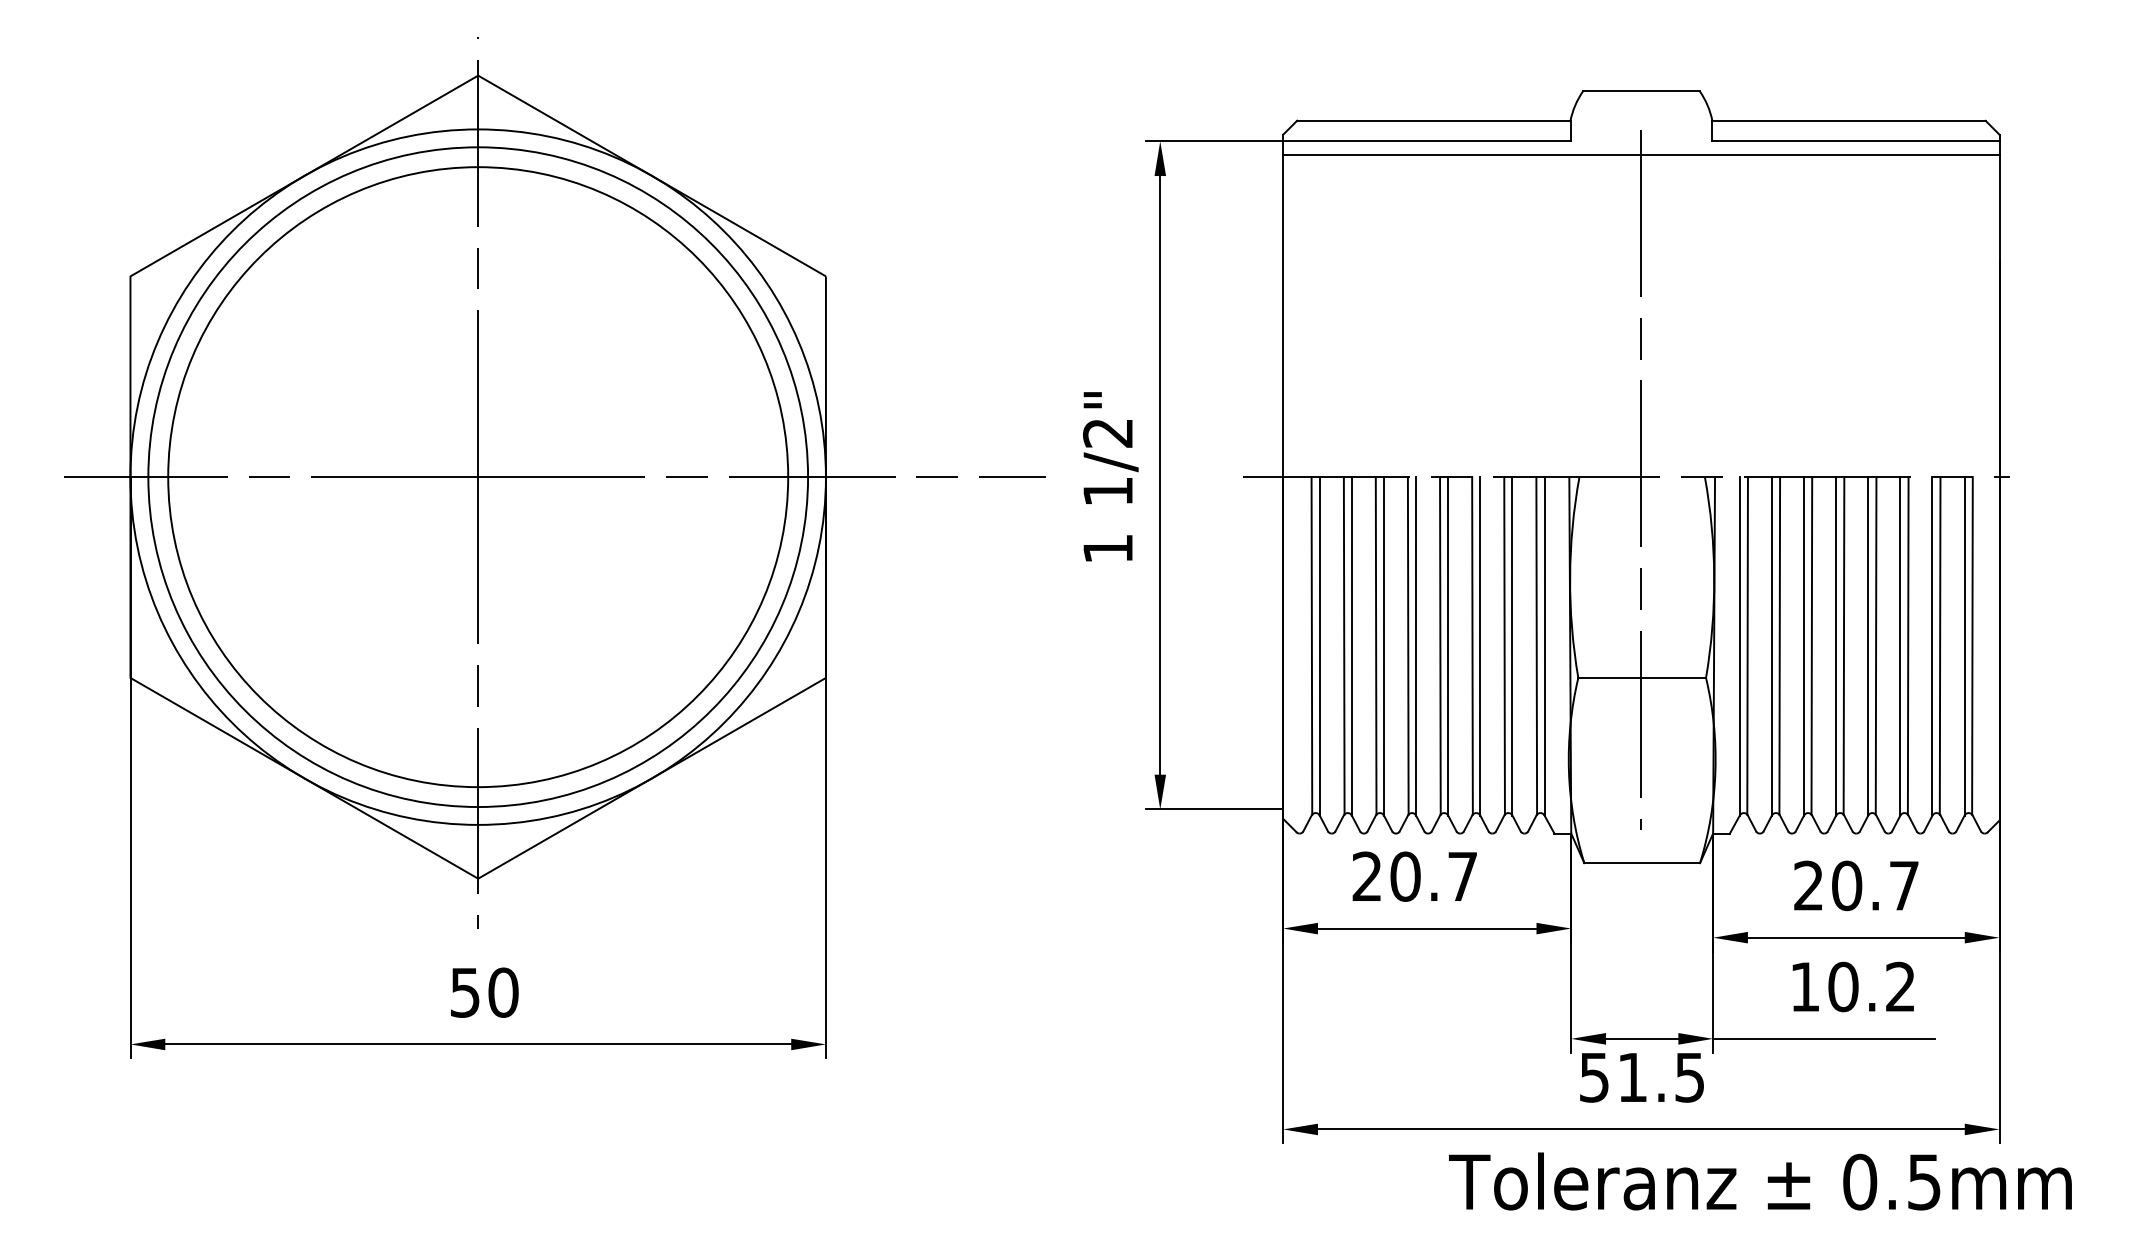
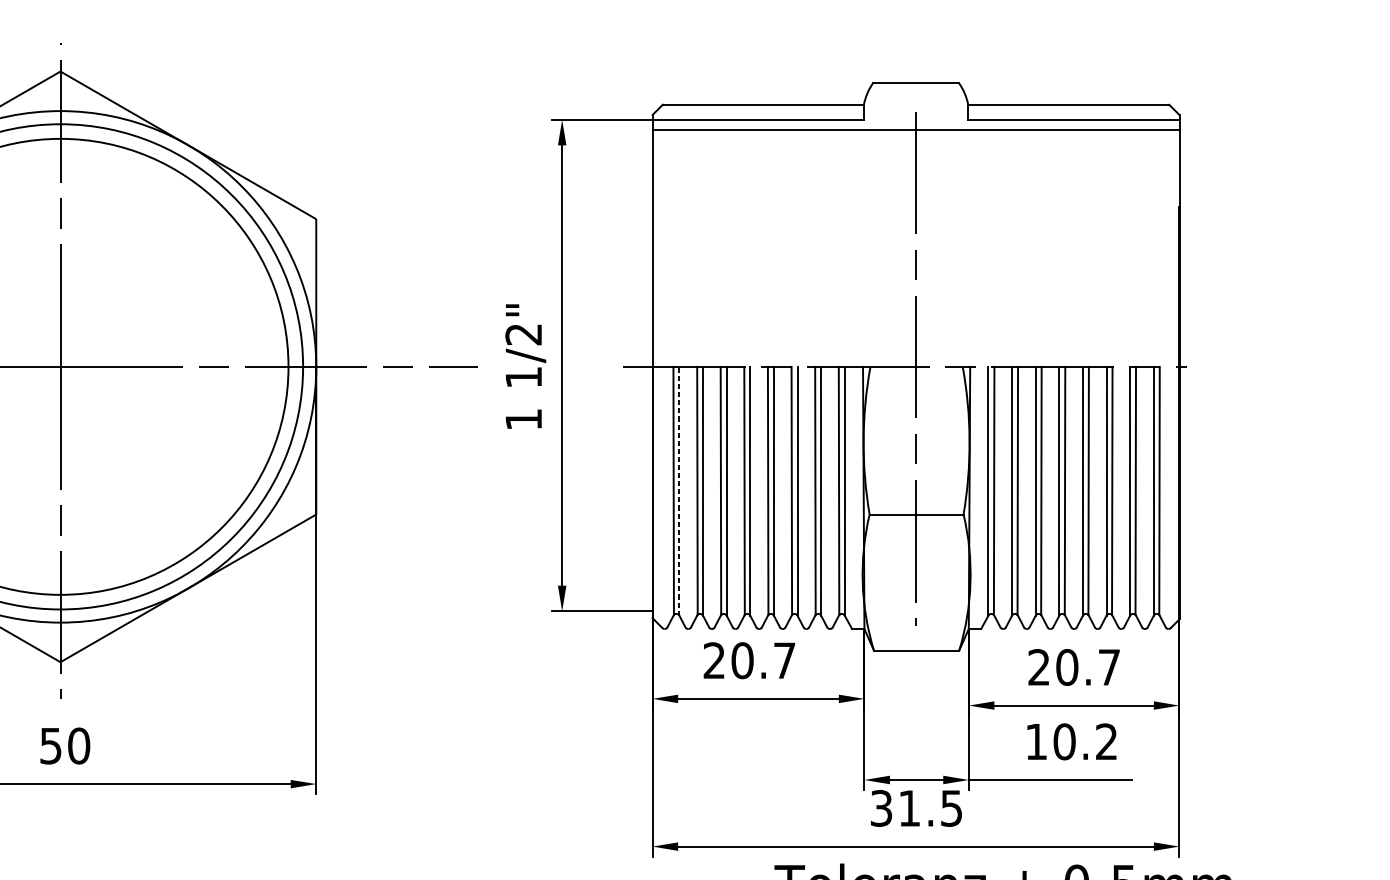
line: (1319, 645) -> (679, 490), solid -> dashed
text: (1594, 1077) -> (881, 808), 51.5 -> 31.5

